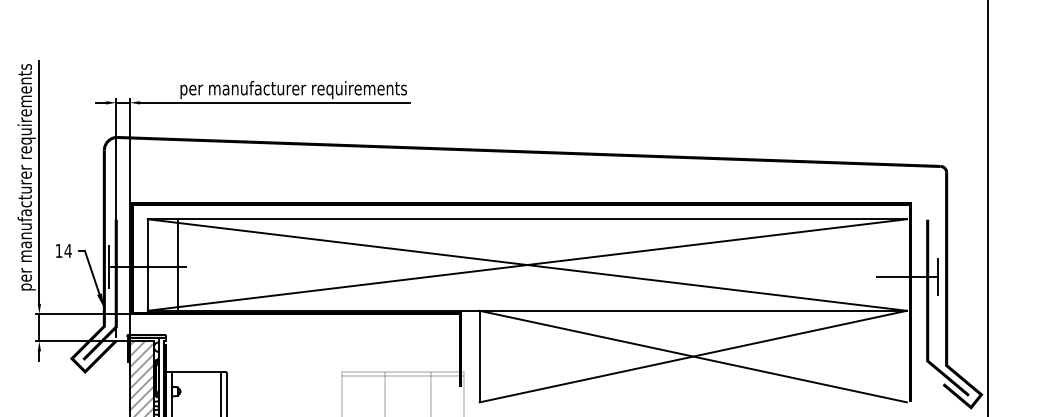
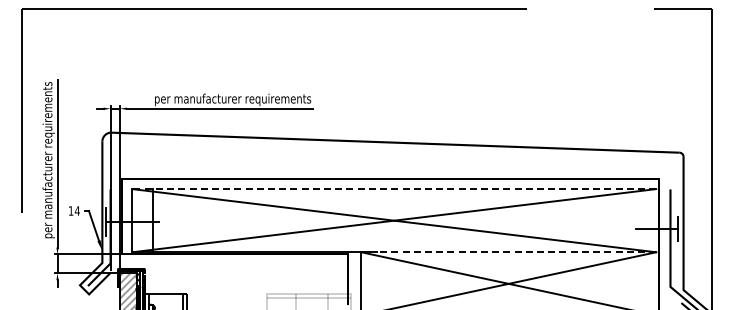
line: (527, 219) -> (394, 189), solid -> dashed
line: (704, 311) -> (516, 252), solid -> dashed

